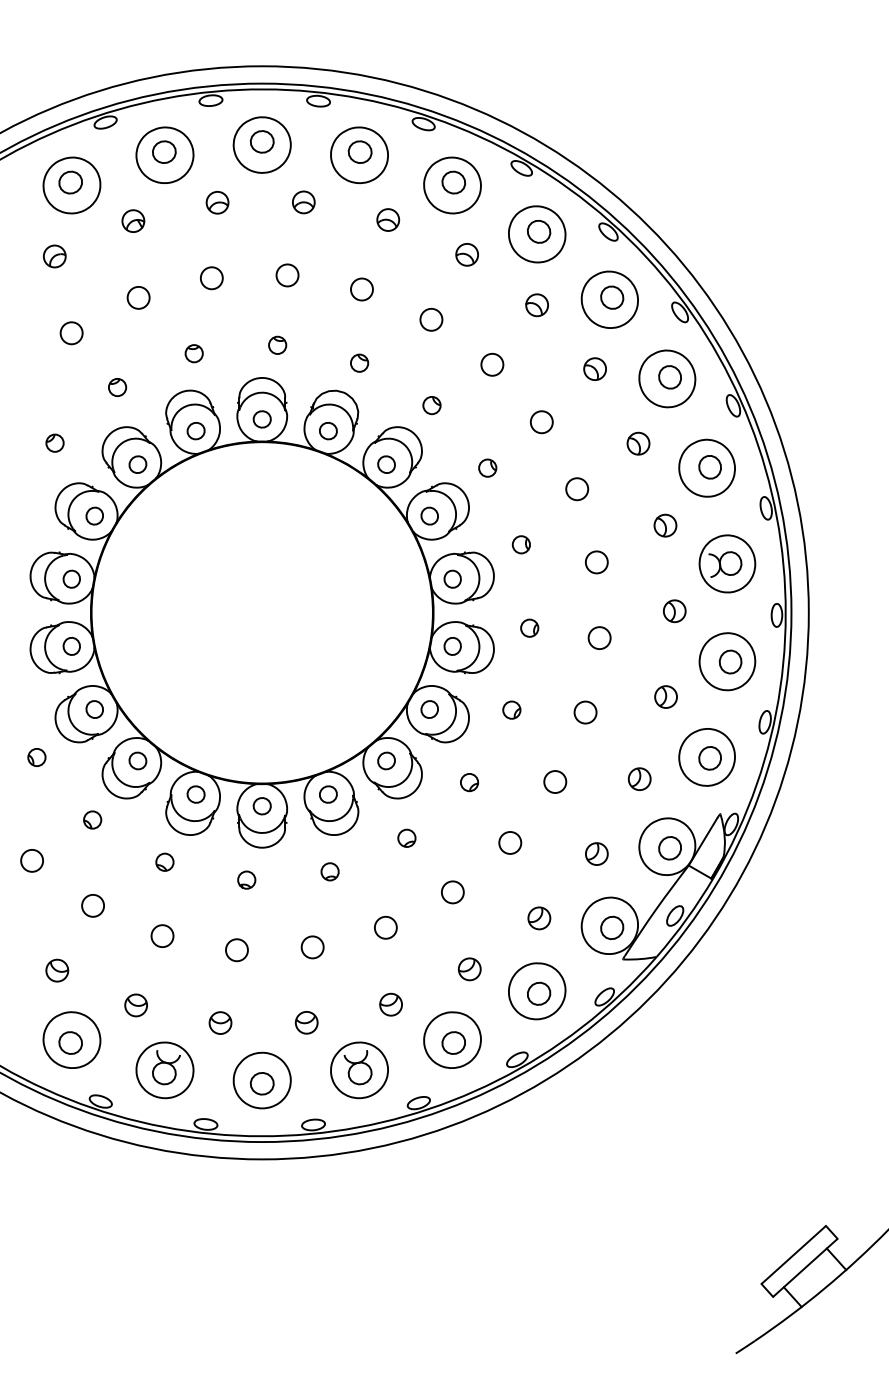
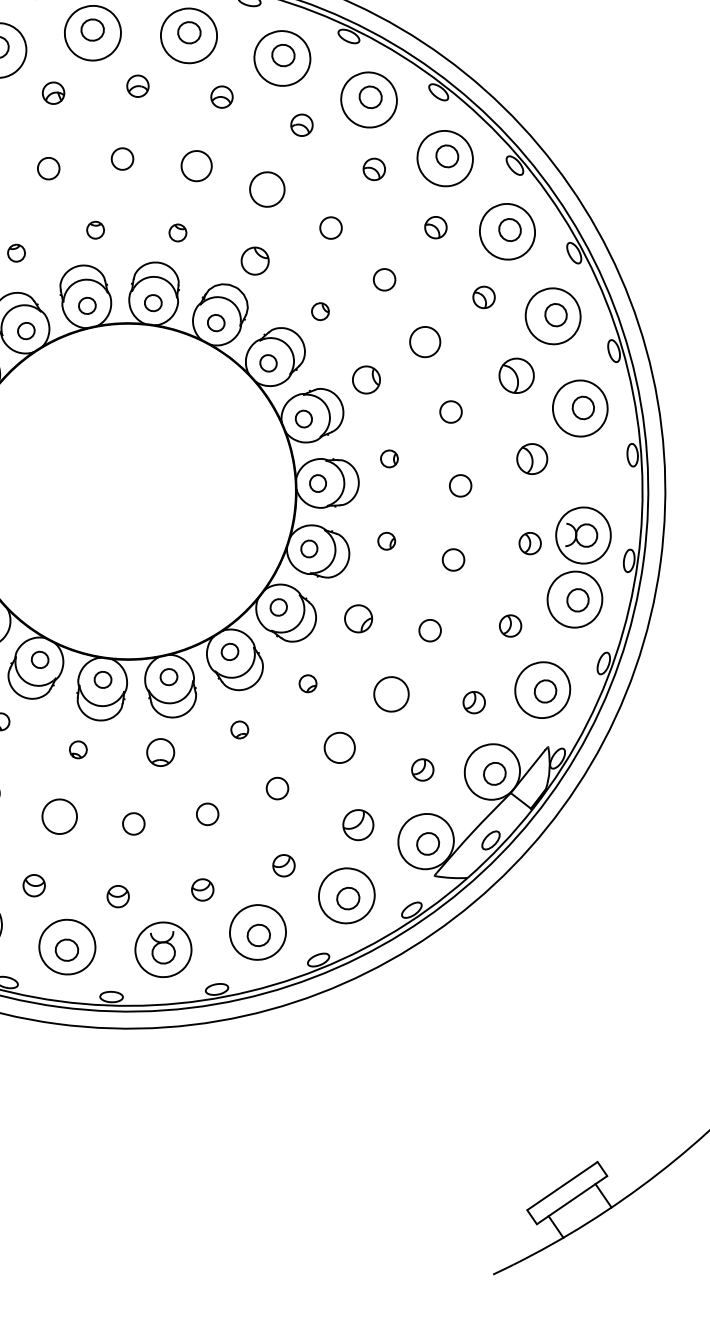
circle: (287, 275) -> (196, 166), size x1.4
circle: (361, 289) -> (266, 189), size x1.6
part: (359, 362) -> (255, 260), size x1.6
circle: (541, 422) -> (424, 342), size x1.4
part: (638, 443) -> (516, 375), size x1.6
part: (487, 467) -> (366, 379), size x1.6
part: (665, 525) -> (532, 458), size x1.4
part: (727, 563) -> (583, 535), moved
part: (511, 709) -> (358, 618), size x1.6
circle: (555, 781) -> (391, 693), size x1.6
circle: (510, 842) -> (340, 747), size x1.4
part: (329, 871) -> (160, 752), size x1.6
part: (539, 918) -> (358, 825), size x1.4
circle: (236, 950) -> (59, 817), size x1.6

